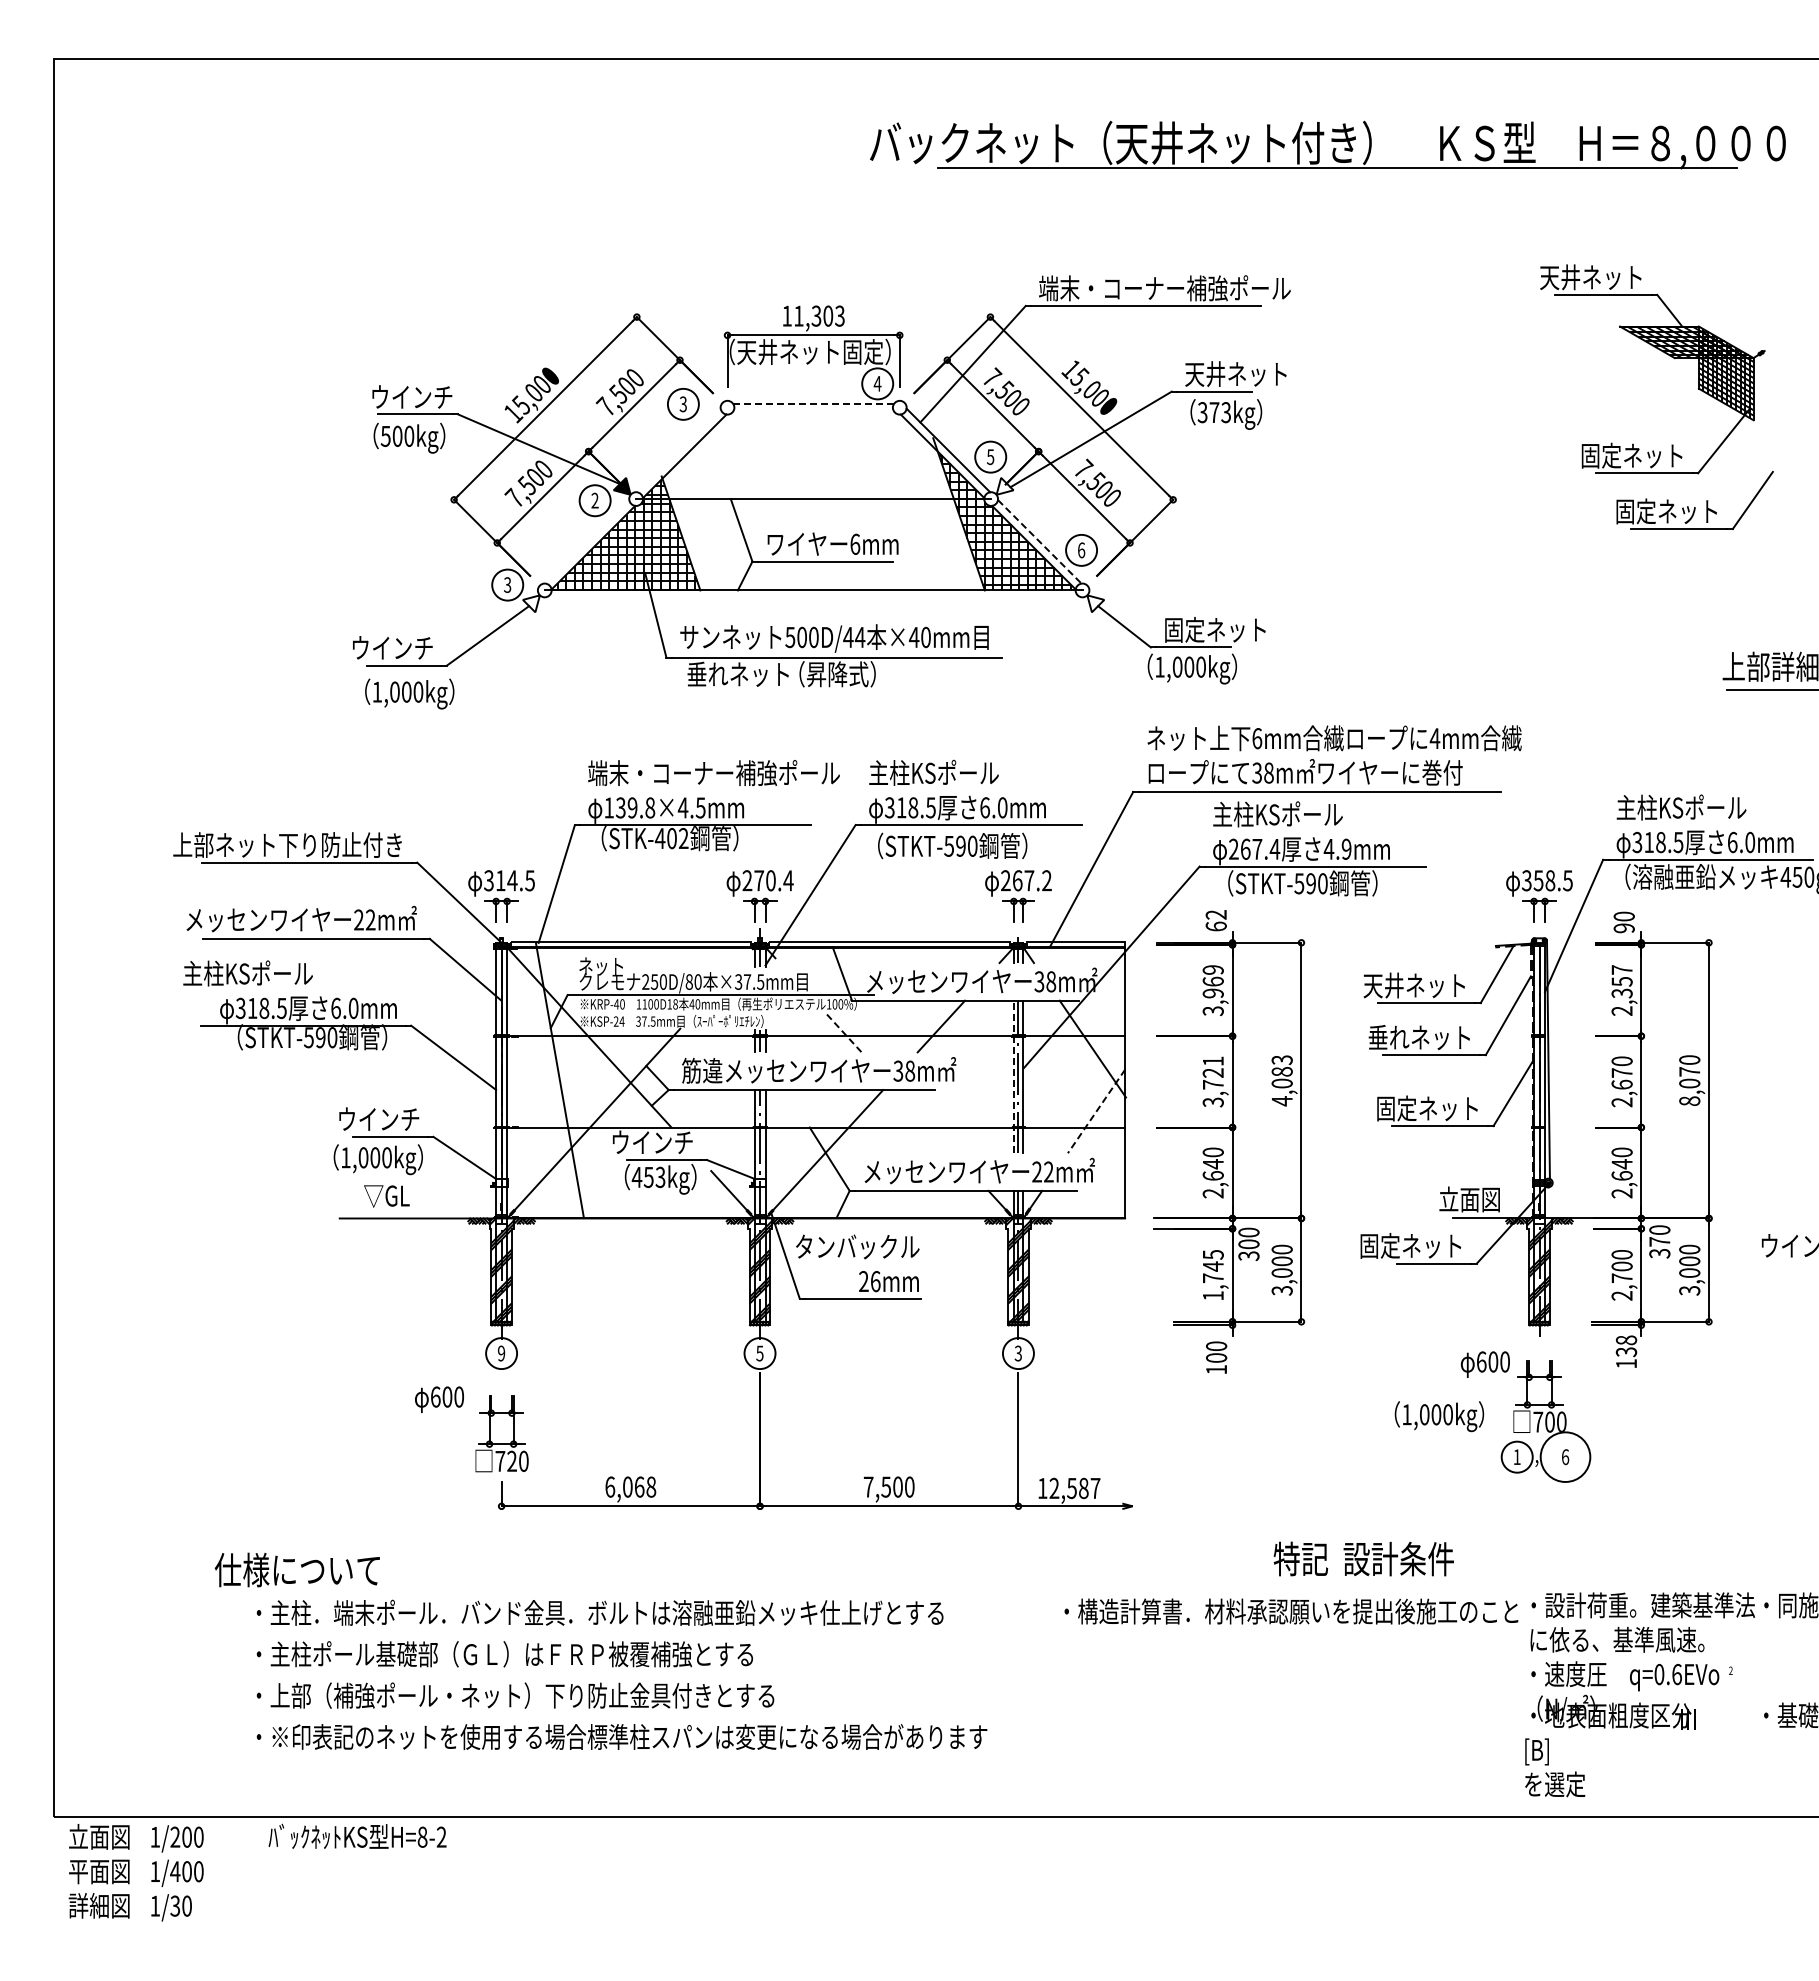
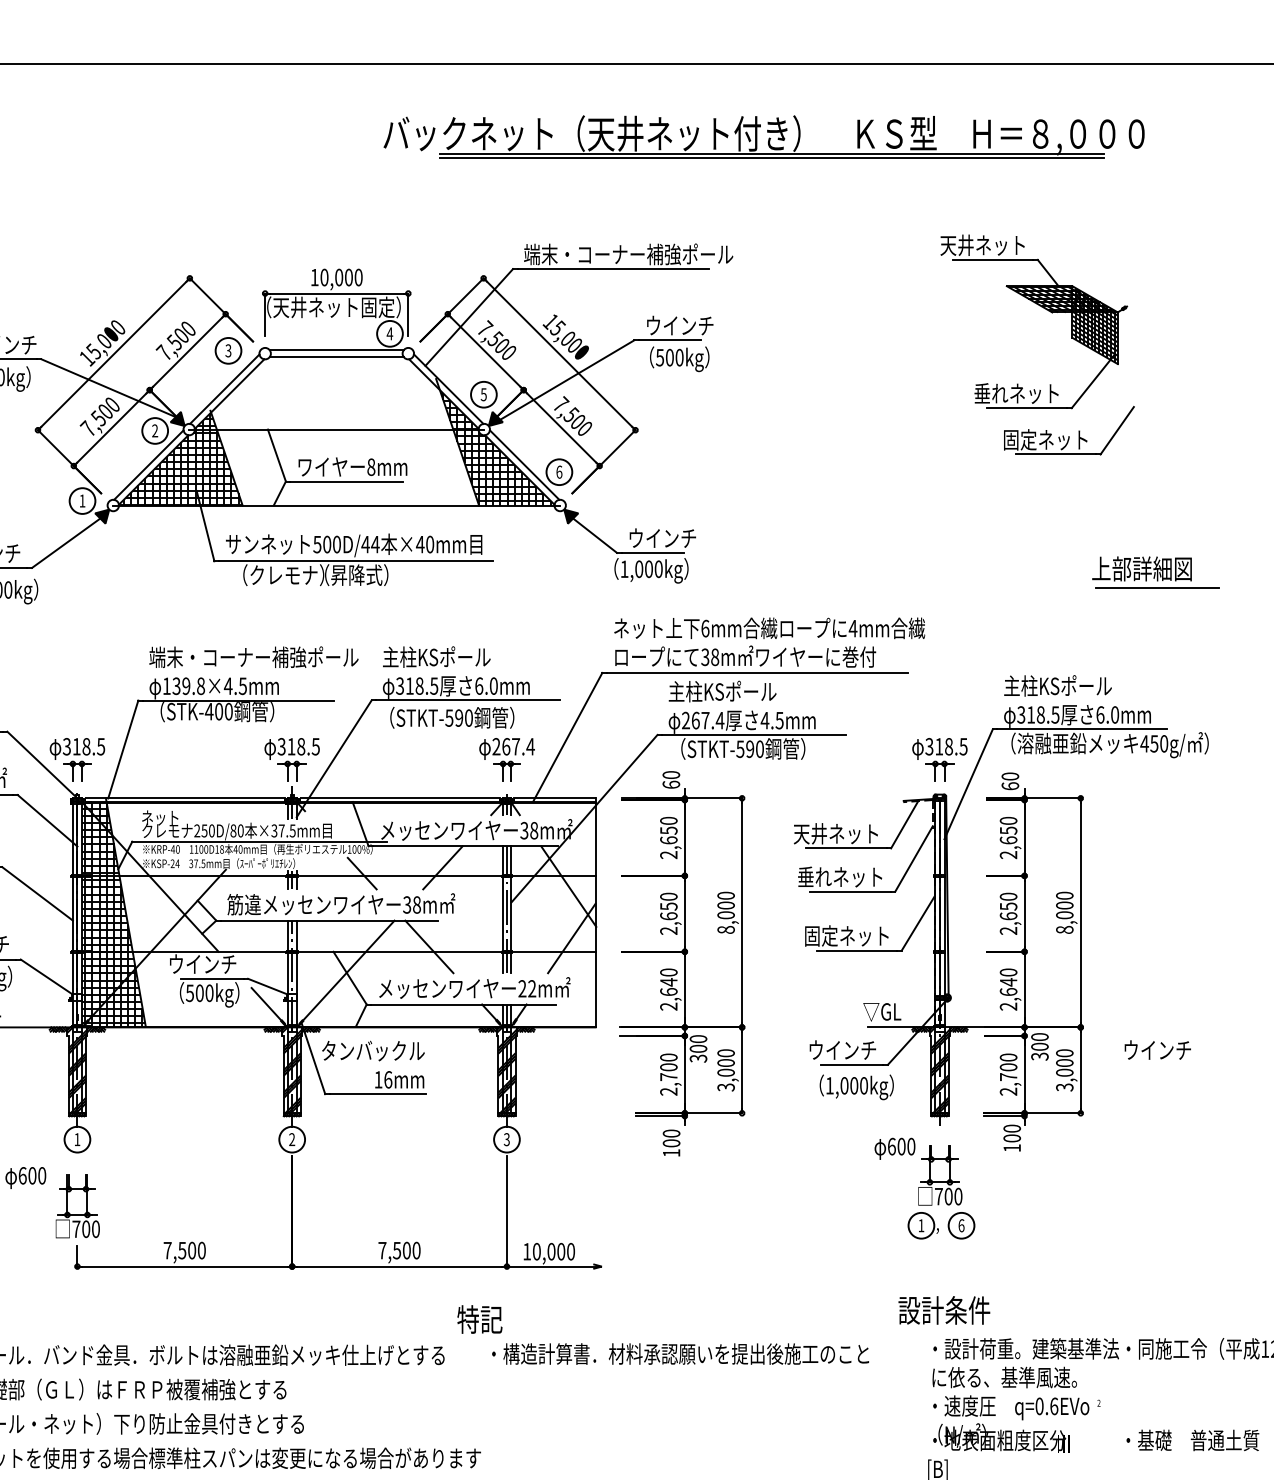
line: (1337, 171) -> (772, 157), added
text: (819, 315) -> (341, 277), 11,303 -> 10,000
text: (1235, 373) -> (687, 325), 天井ネット -> ウインチ
line: (813, 403) -> (336, 350), dashed -> solid
line: (813, 411) -> (336, 356), added
text: (1214, 412) -> (669, 357), 373kg -> 500kg
line: (678, 450) -> (224, 389), added
text: (1601, 455) -> (991, 393), 固定ネット -> 垂れネット
fill: (1004, 485) -> (495, 418), added
line: (587, 541) -> (148, 464), added
line: (1040, 542) -> (525, 465), dashed -> solid
text: (855, 543) -> (371, 466), 6mm -> 8mm
text: (507, 585) -> (82, 501), 3 -> 1
fill: (530, 603) -> (101, 516), added
fill: (1095, 603) -> (570, 516), added
text: (1215, 629) -> (670, 537), 固定ネット -> ウインチ
text: (742, 674) -> (277, 575), 垂れネット -> （クレモナ）
text: (683, 838) -> (228, 711), STK-402 -> STK-400
text: (1346, 848) -> (779, 719), 4.9mm -> 4.5mm
text: (512, 880) -> (86, 746), 314.5 -> 318.5
text: (767, 880) -> (298, 746), 270.4 -> 318.5
text: (1046, 880) -> (530, 746), 267.2 -> 267.4
text: (1538, 880) -> (939, 746), 358.5 -> 318.5
text: (1215, 914) -> (670, 774), 62 -> 60
text: (1623, 928) -> (1009, 786), 90 -> 60
text: (1621, 981) -> (1008, 830), 2,357 -> 2,650
text: (1212, 990) -> (668, 837), 3,969 -> 2,650
line: (844, 1033) -> (362, 873), dashed -> solid
text: (1689, 1071) -> (1064, 905), 8,070 -> 8,000
text: (1621, 1073) -> (1008, 906), 2,670 -> 2,650
line: (1013, 1076) -> (502, 909), dashed -> solid
text: (1281, 1080) -> (725, 912), 4,083 -> 8,000
text: (1212, 1081) -> (668, 913), 3,721 -> 2,650
hatch: (545, 1082) -> (113, 914), added
line: (1096, 1111) -> (571, 938), dashed -> solid
line: (925, 1121) -> (429, 946), added
text: (648, 1177) -> (199, 993), 453kg -> 500kg
text: (1469, 1199) -> (881, 1011), 立面図 -> ▽GL
text: (1659, 1241) -> (1039, 1046), 370 -> 300
text: (1411, 1245) -> (833, 1049), 固定ネット -> ウインチ
text: (1212, 1275) -> (668, 1074), 1,745 -> 2,700
text: (863, 1281) -> (378, 1079), 26mm -> 16mm
text: (1626, 1346) -> (1012, 1133), 138 -> 100
text: (501, 1353) -> (77, 1139), 9 -> 1
text: (759, 1353) -> (291, 1139), 5 -> 2
text: (1439, 1416) -> (856, 1087), moved
circle: (1565, 1456) -> (961, 1225), size x0.62
text: (511, 1460) -> (85, 1228), 720 -> 700
text: (630, 1486) -> (184, 1250), 6,068 -> 7,500
text: (1074, 1488) -> (553, 1251), 12,587 -> 10,000
text: (1300, 1558) -> (479, 1319), moved
text: (1398, 1558) -> (944, 1309), moved
text: (1291, 1611) -> (680, 1354), moved

